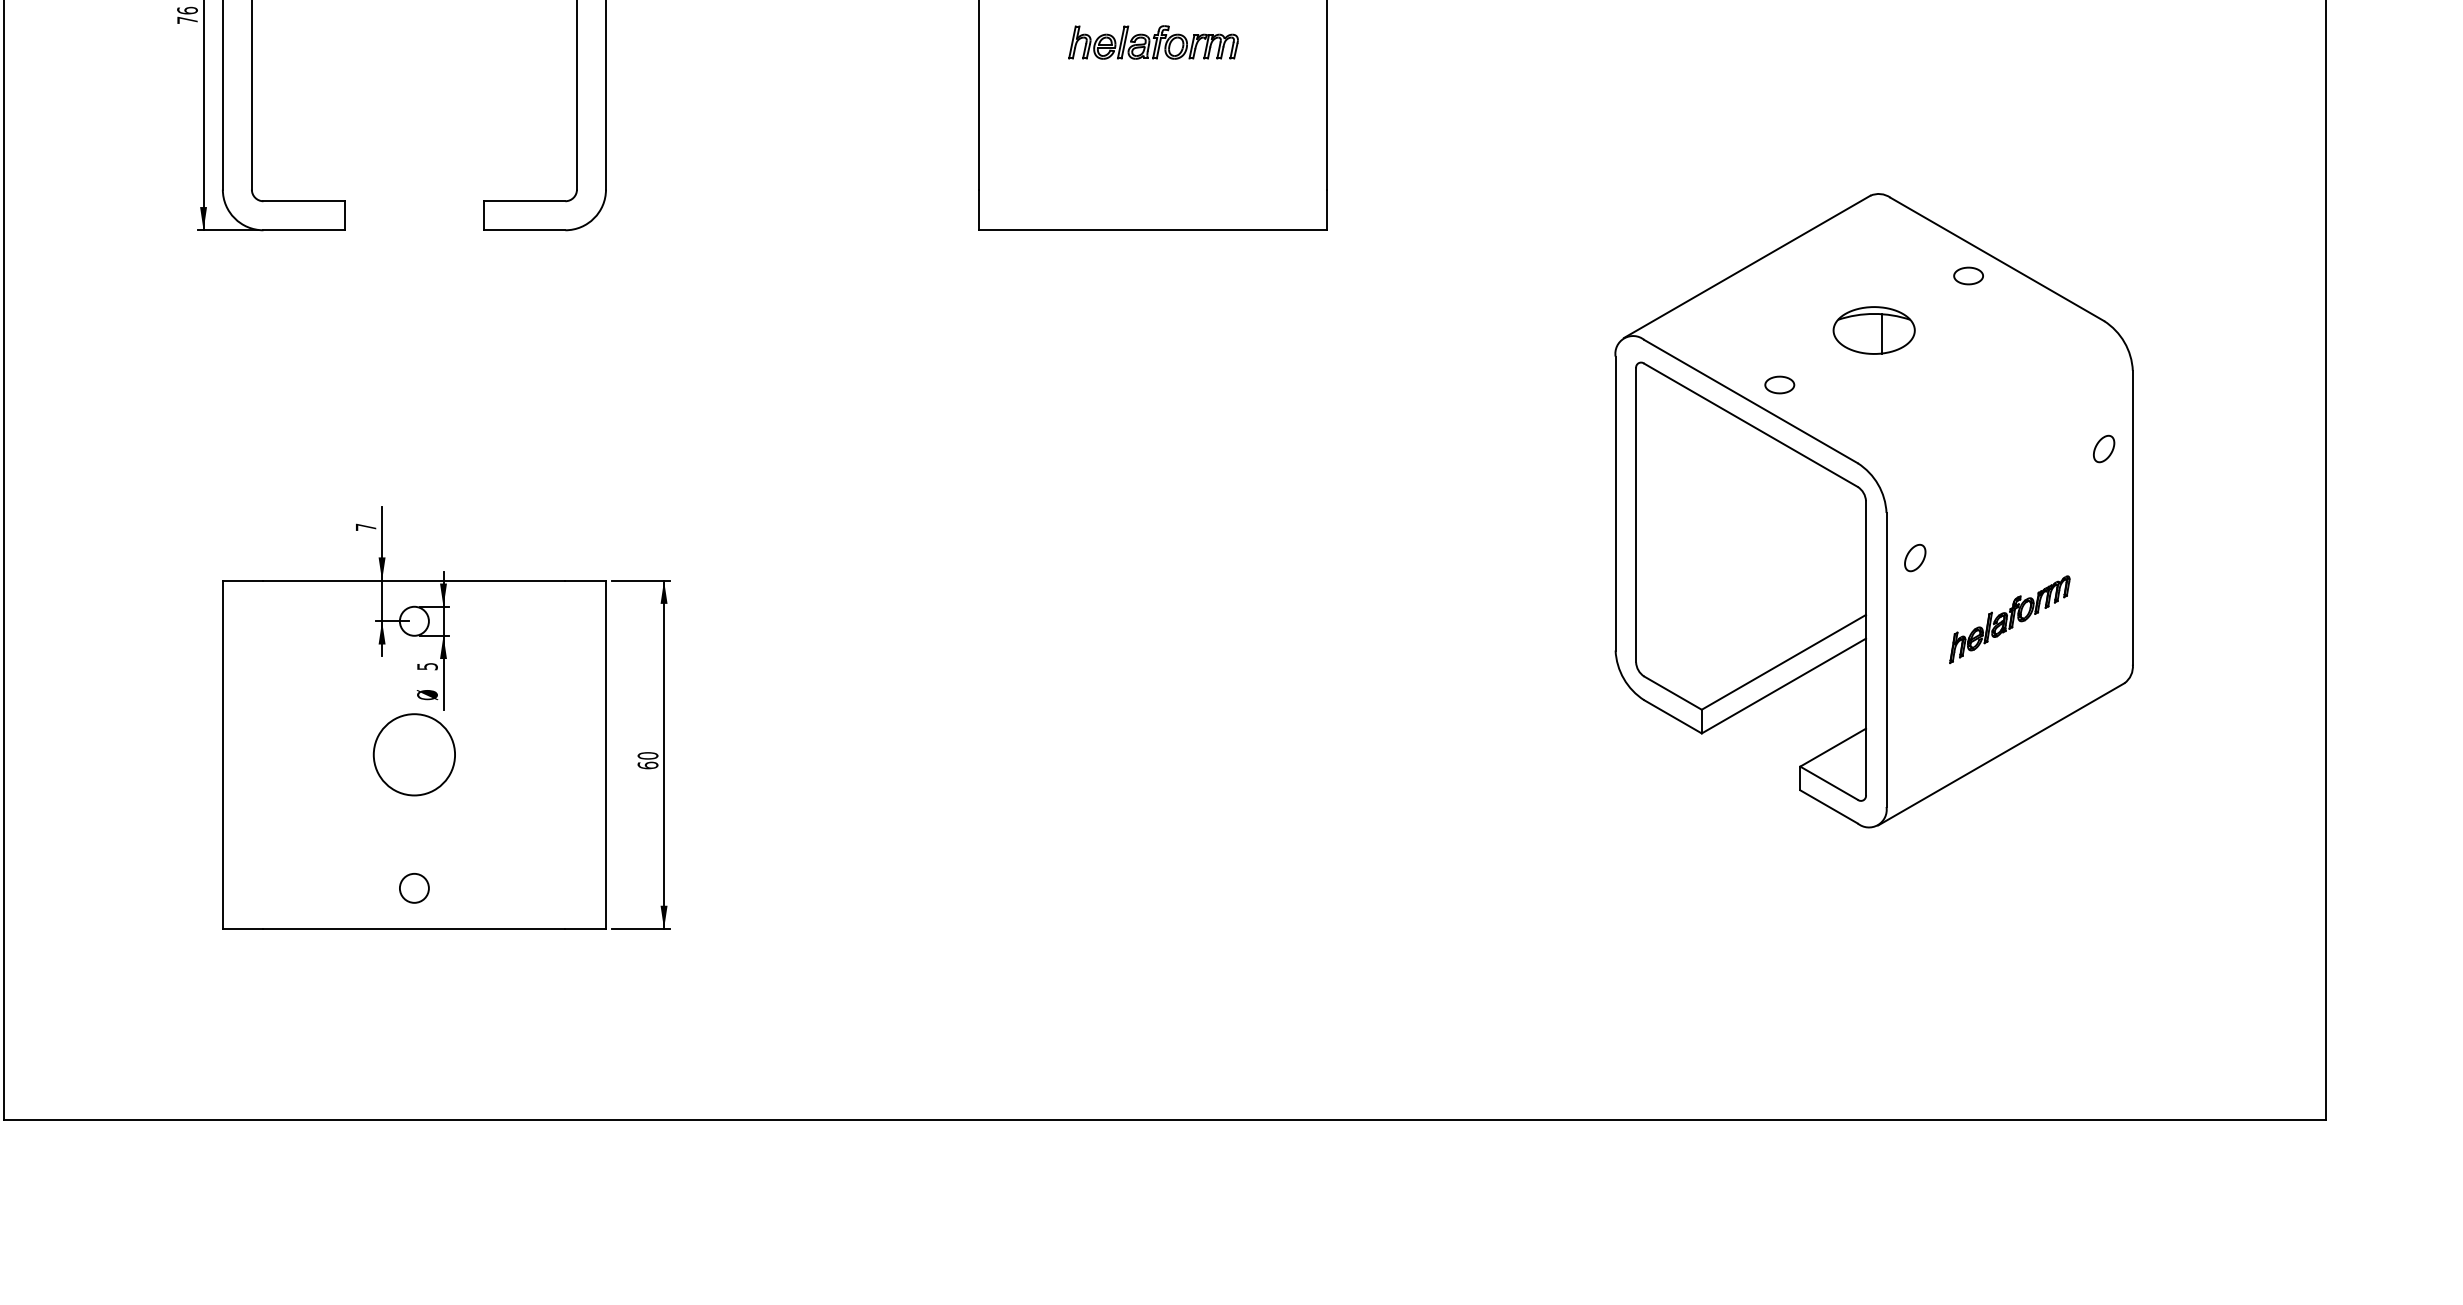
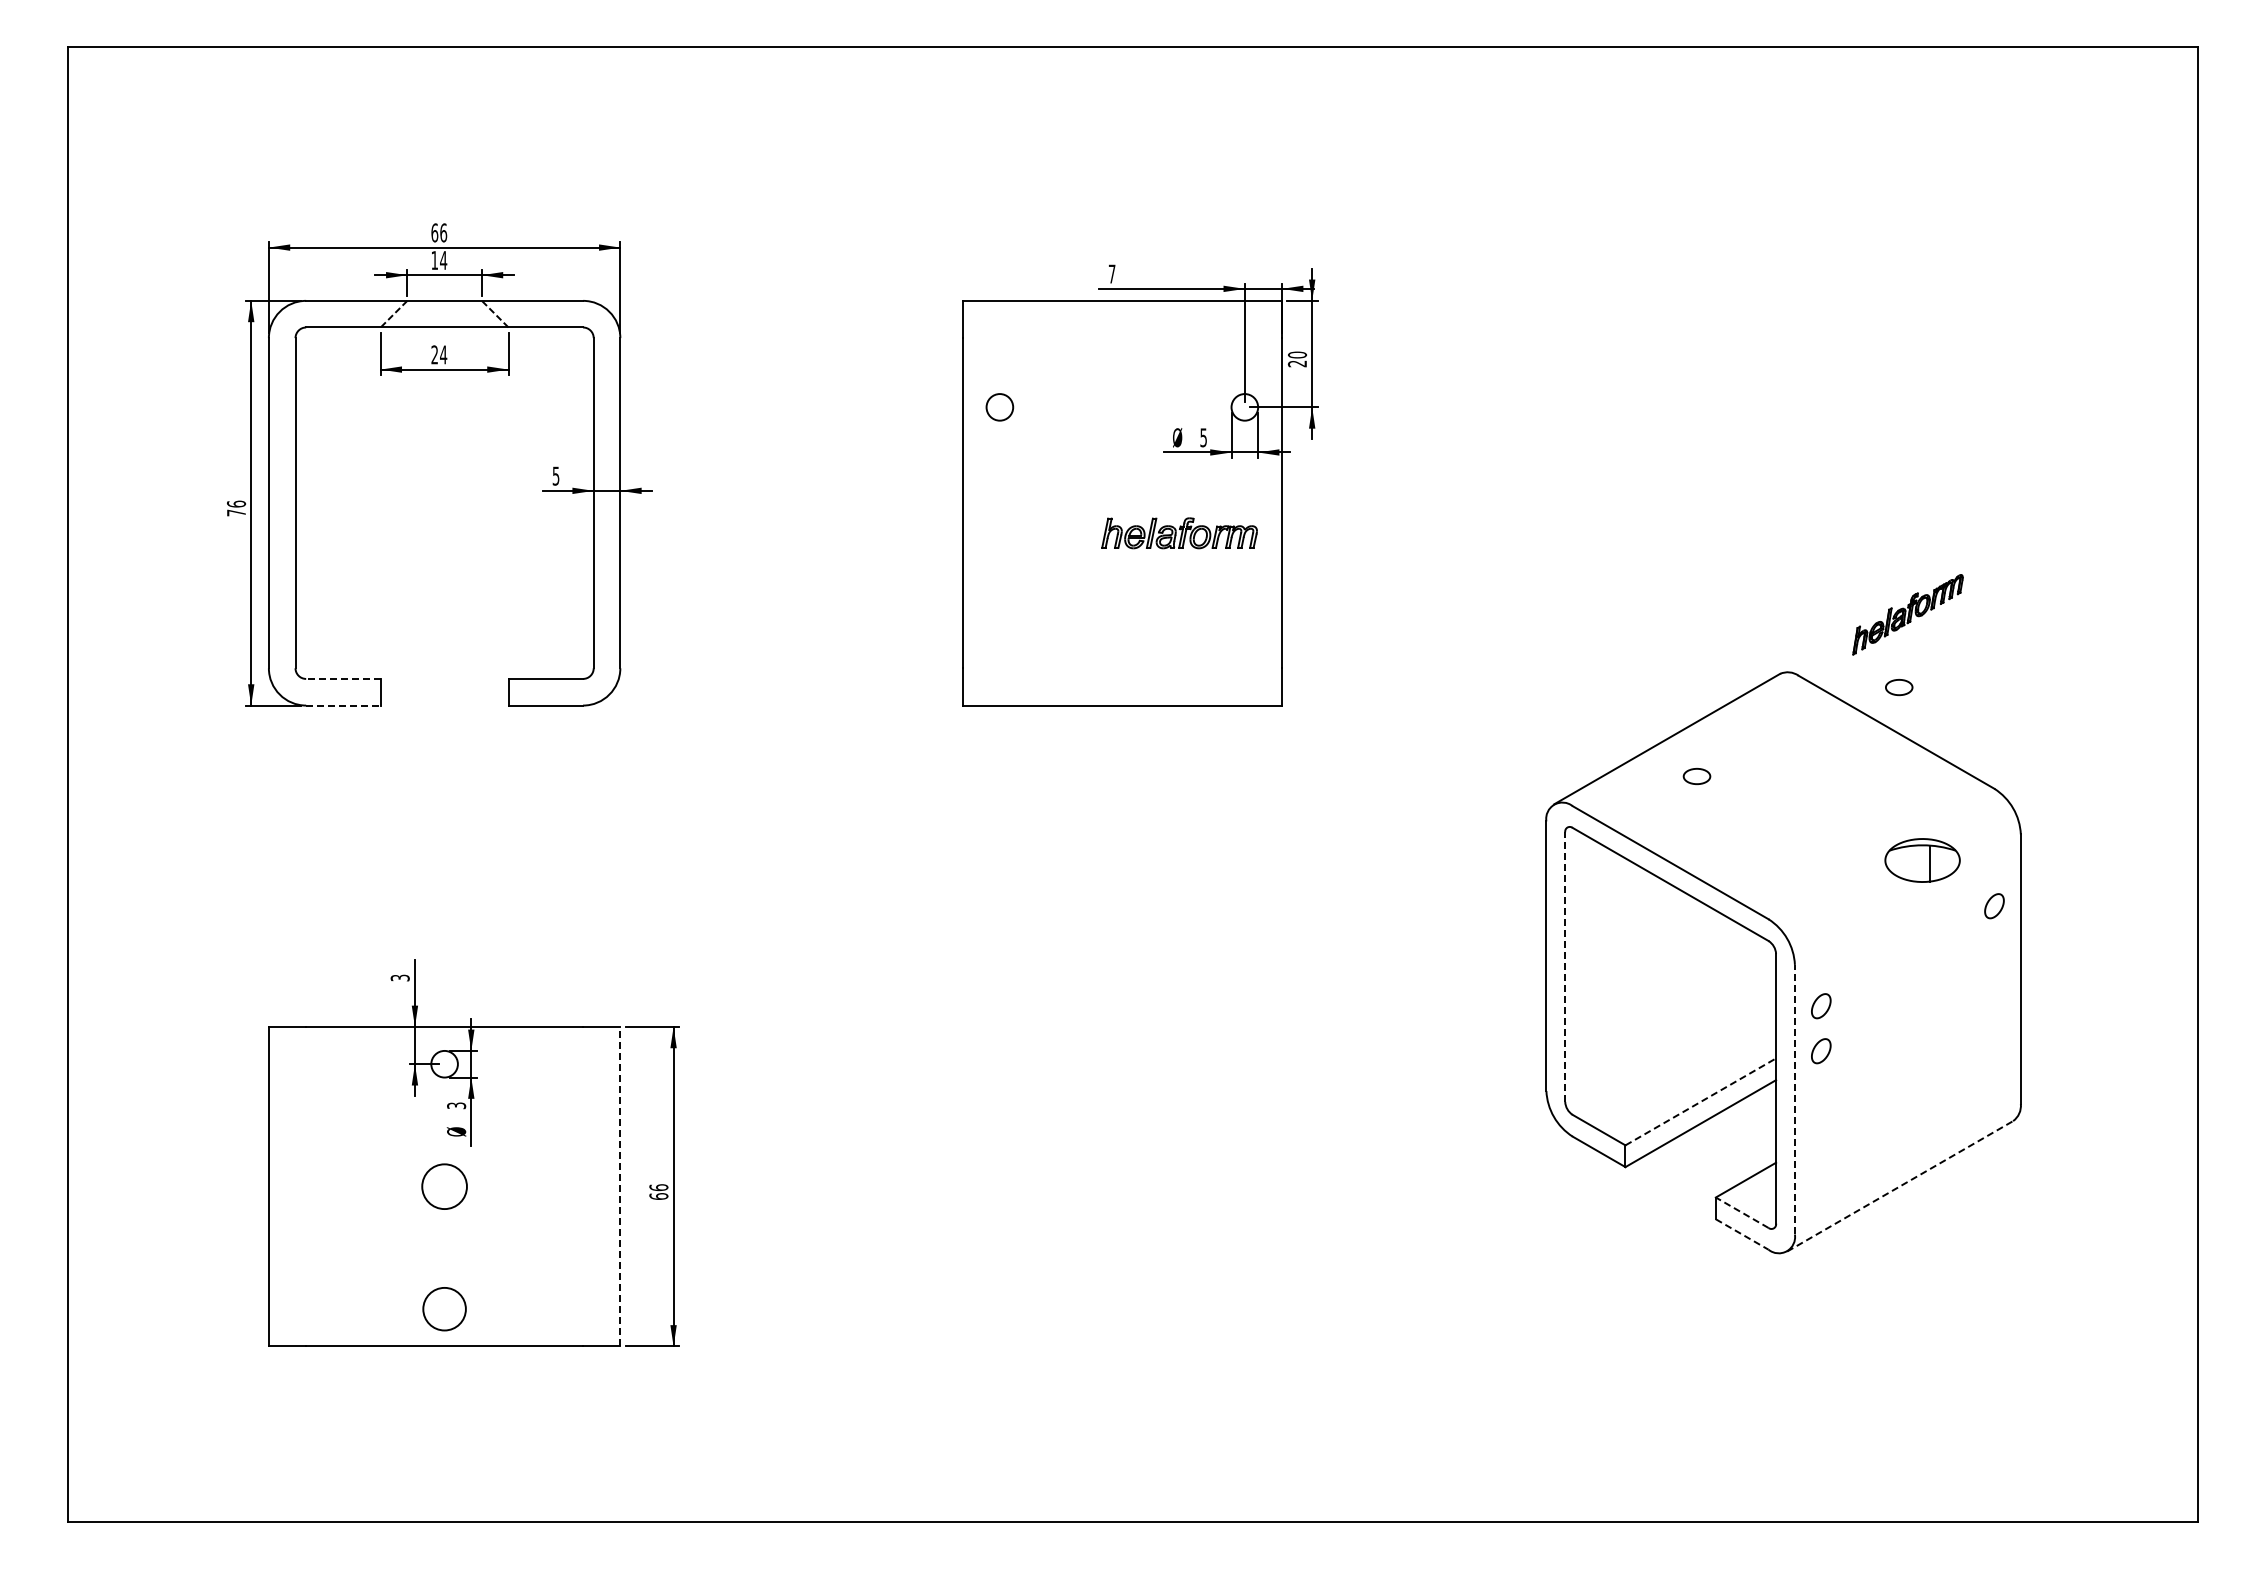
part: (1153, 42) -> (1179, 533), moved
line: (303, 200) -> (342, 678), solid -> dashed
line: (304, 230) -> (343, 705), solid -> dashed
part: (1968, 275) -> (1899, 687), moved
part: (1874, 330) -> (1922, 860), moved
part: (1779, 385) -> (1696, 776), moved
line: (1636, 515) -> (1565, 967), solid -> dashed
text: (365, 526) -> (399, 977), 7 -> 3
part: (1915, 607) -> (1821, 1051), added
part: (2009, 619) -> (1907, 614), moved
line: (1886, 659) -> (1794, 1099), solid -> dashed
line: (1783, 661) -> (1700, 1101), solid -> dashed
text: (427, 666) -> (456, 1105), 5 -> 3
circle: (414, 754) -> (444, 1186), size x0.6
line: (606, 754) -> (620, 1186), solid -> dashed
line: (2001, 754) -> (1900, 1186), solid -> dashed
text: (647, 755) -> (658, 1187), 60 -> 66
line: (1828, 782) -> (1741, 1212), solid -> dashed
line: (1829, 806) -> (1742, 1234), solid -> dashed
circle: (414, 887) -> (444, 1308), size x1.6

